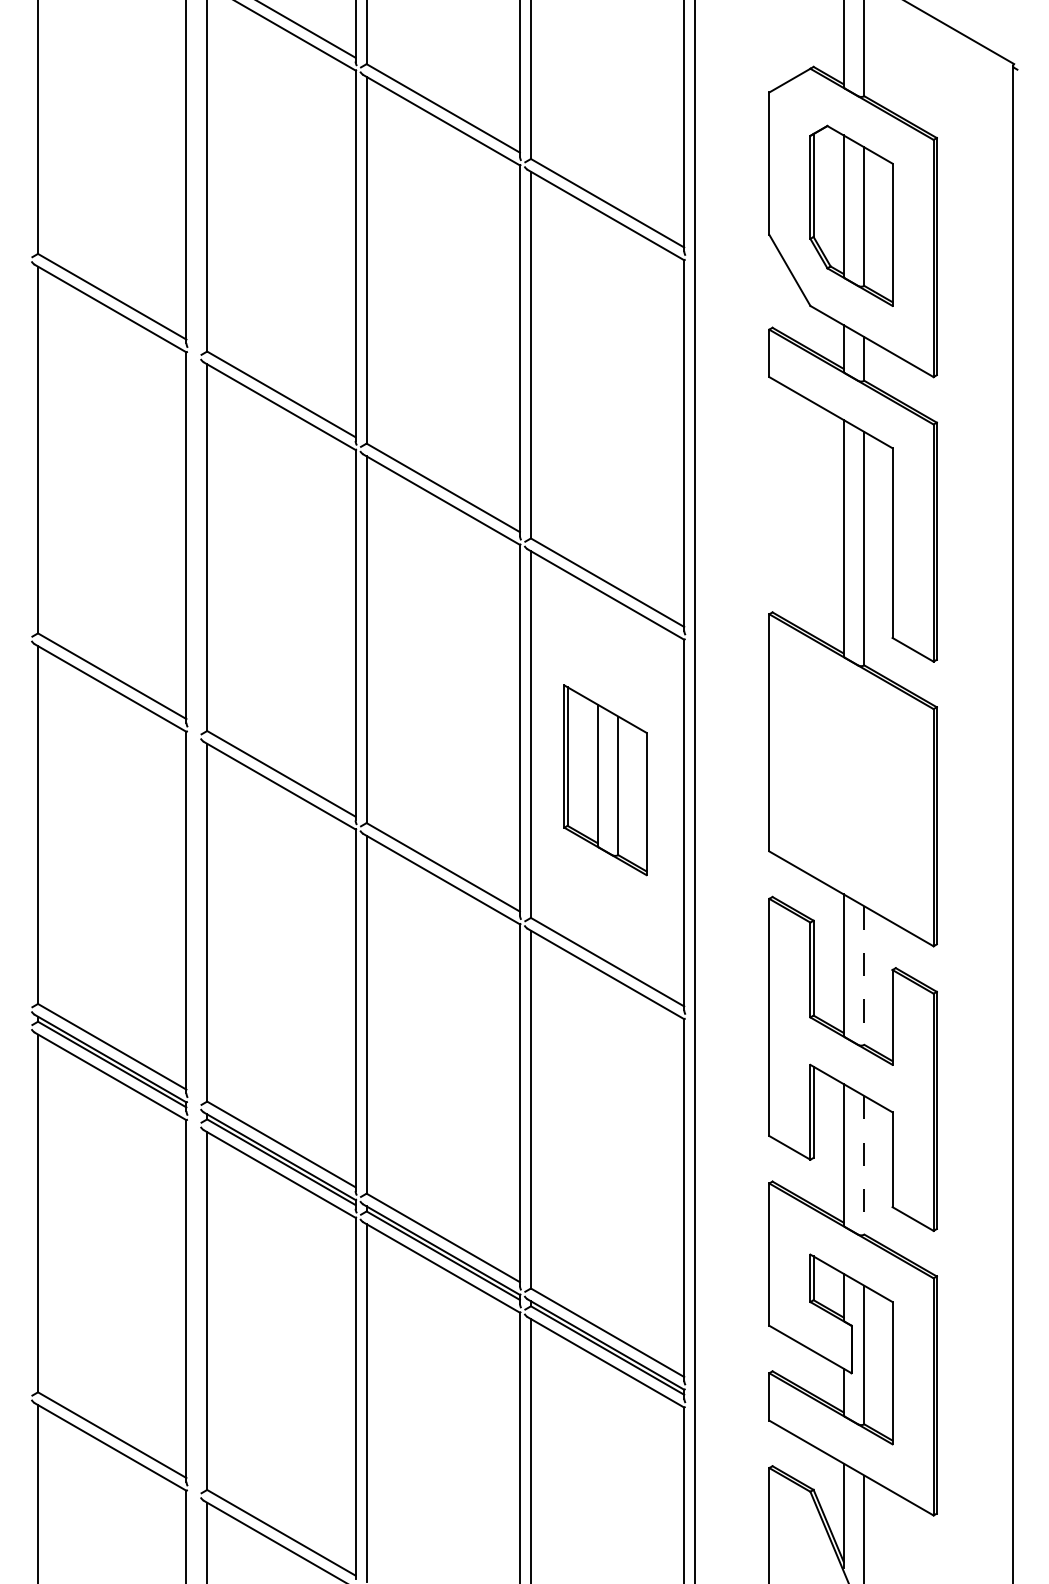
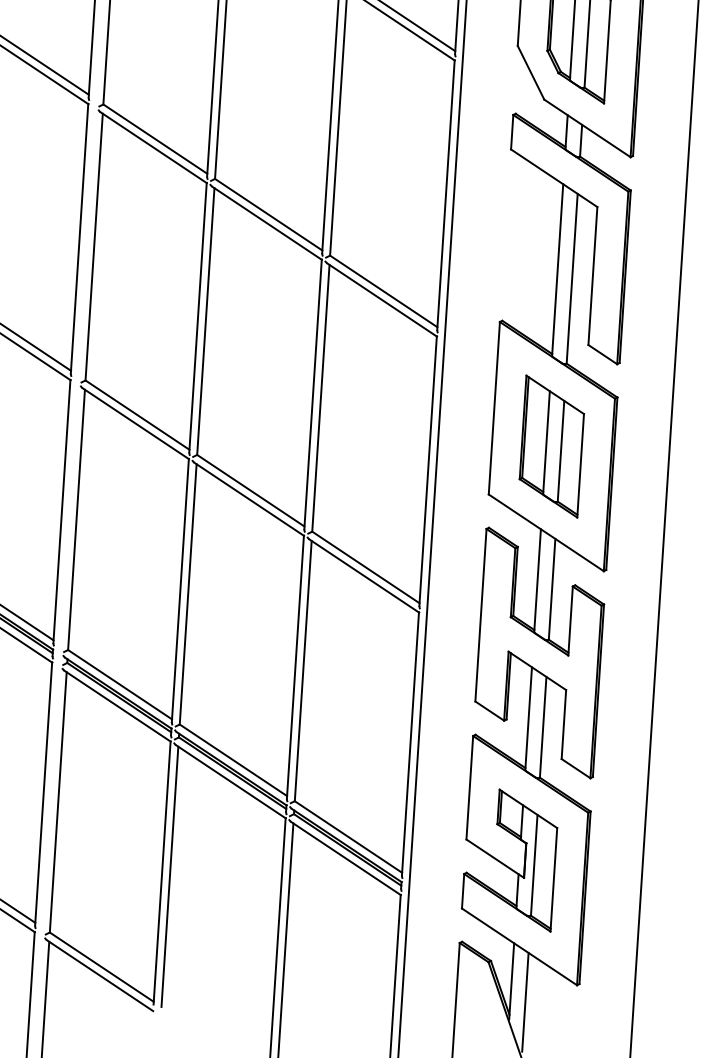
part: (605, 780) -> (551, 446), moved
line: (864, 976) -> (552, 589), dashed -> solid
line: (864, 1165) -> (543, 727), dashed -> solid

